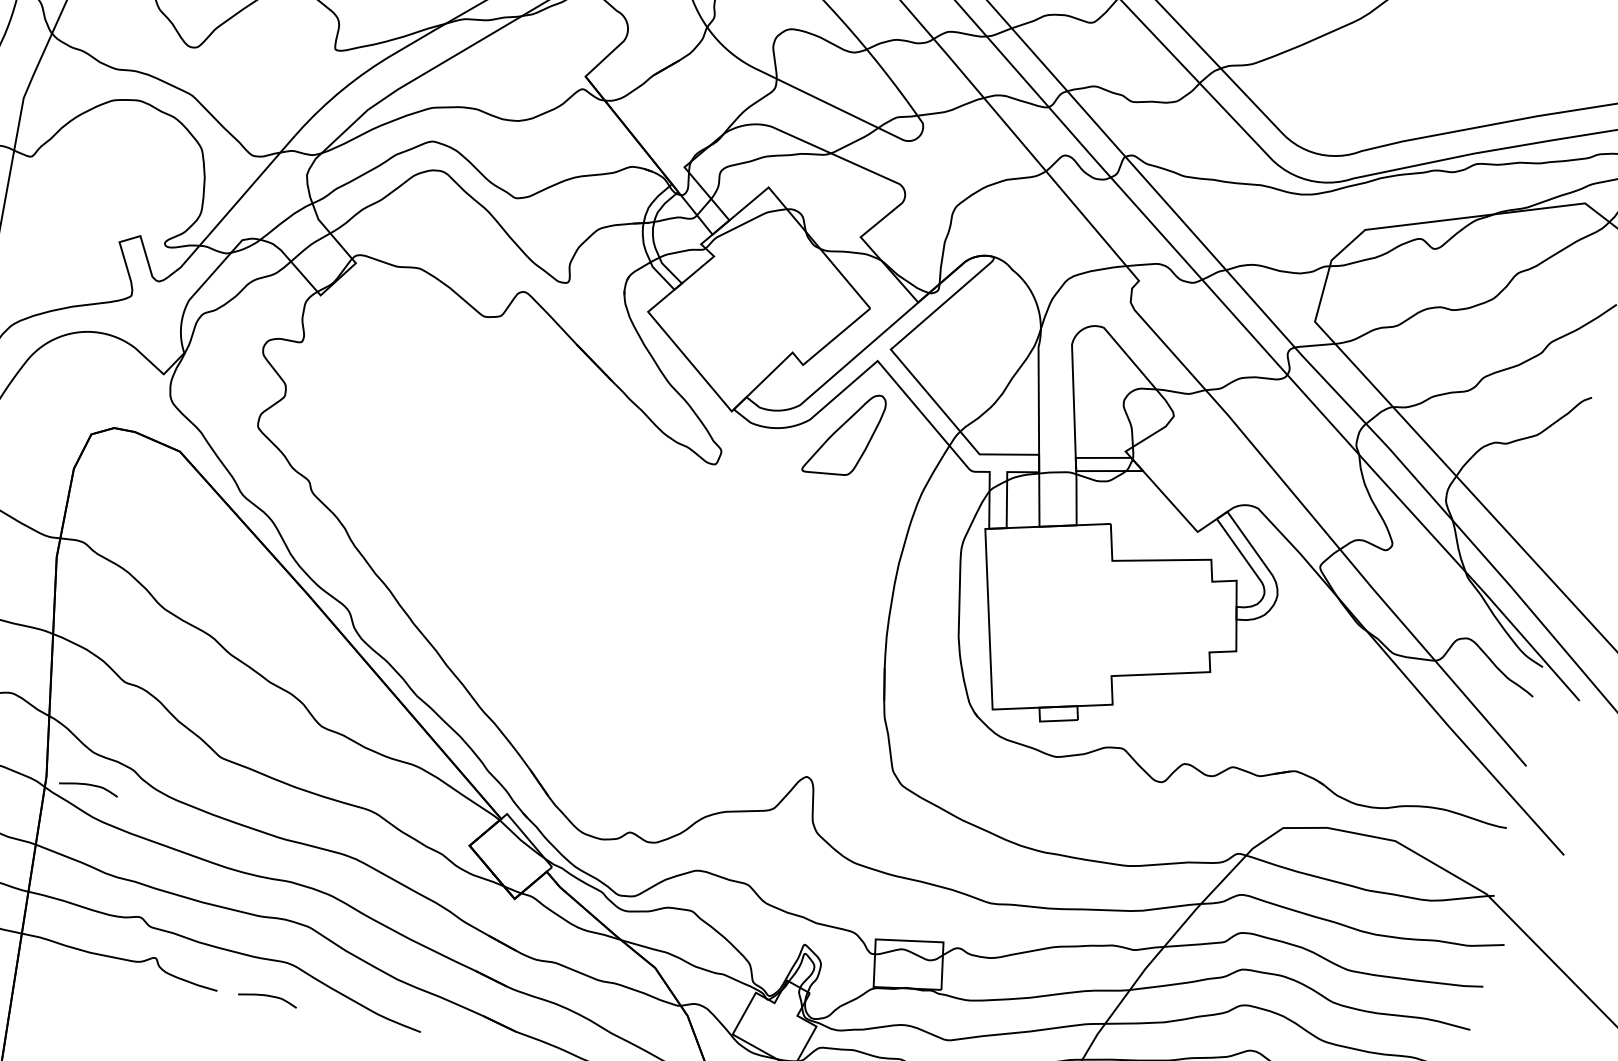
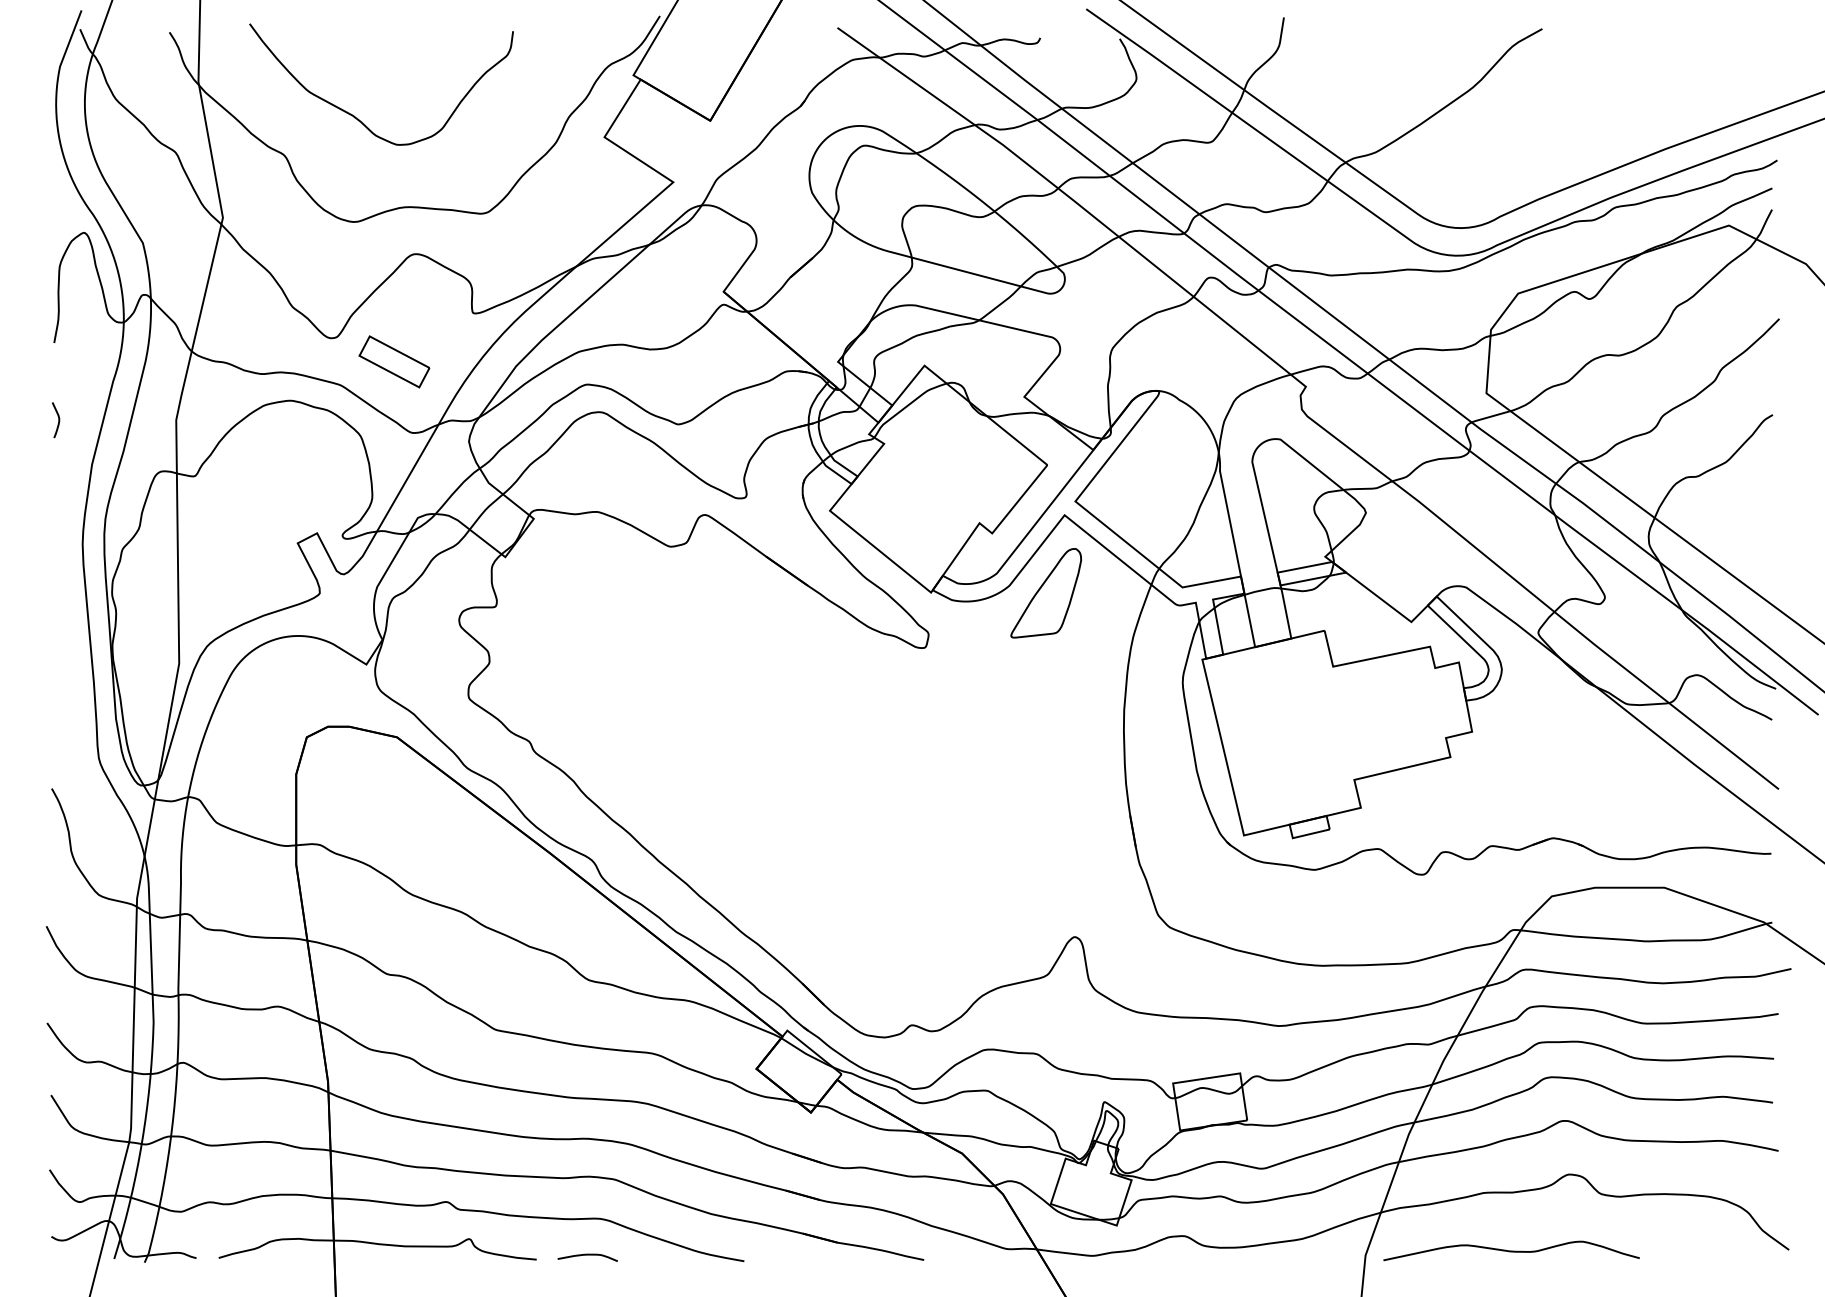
part: (249, 82) -> (394, 361), added
curve: (89, 785) -> (371, 1082), removed

